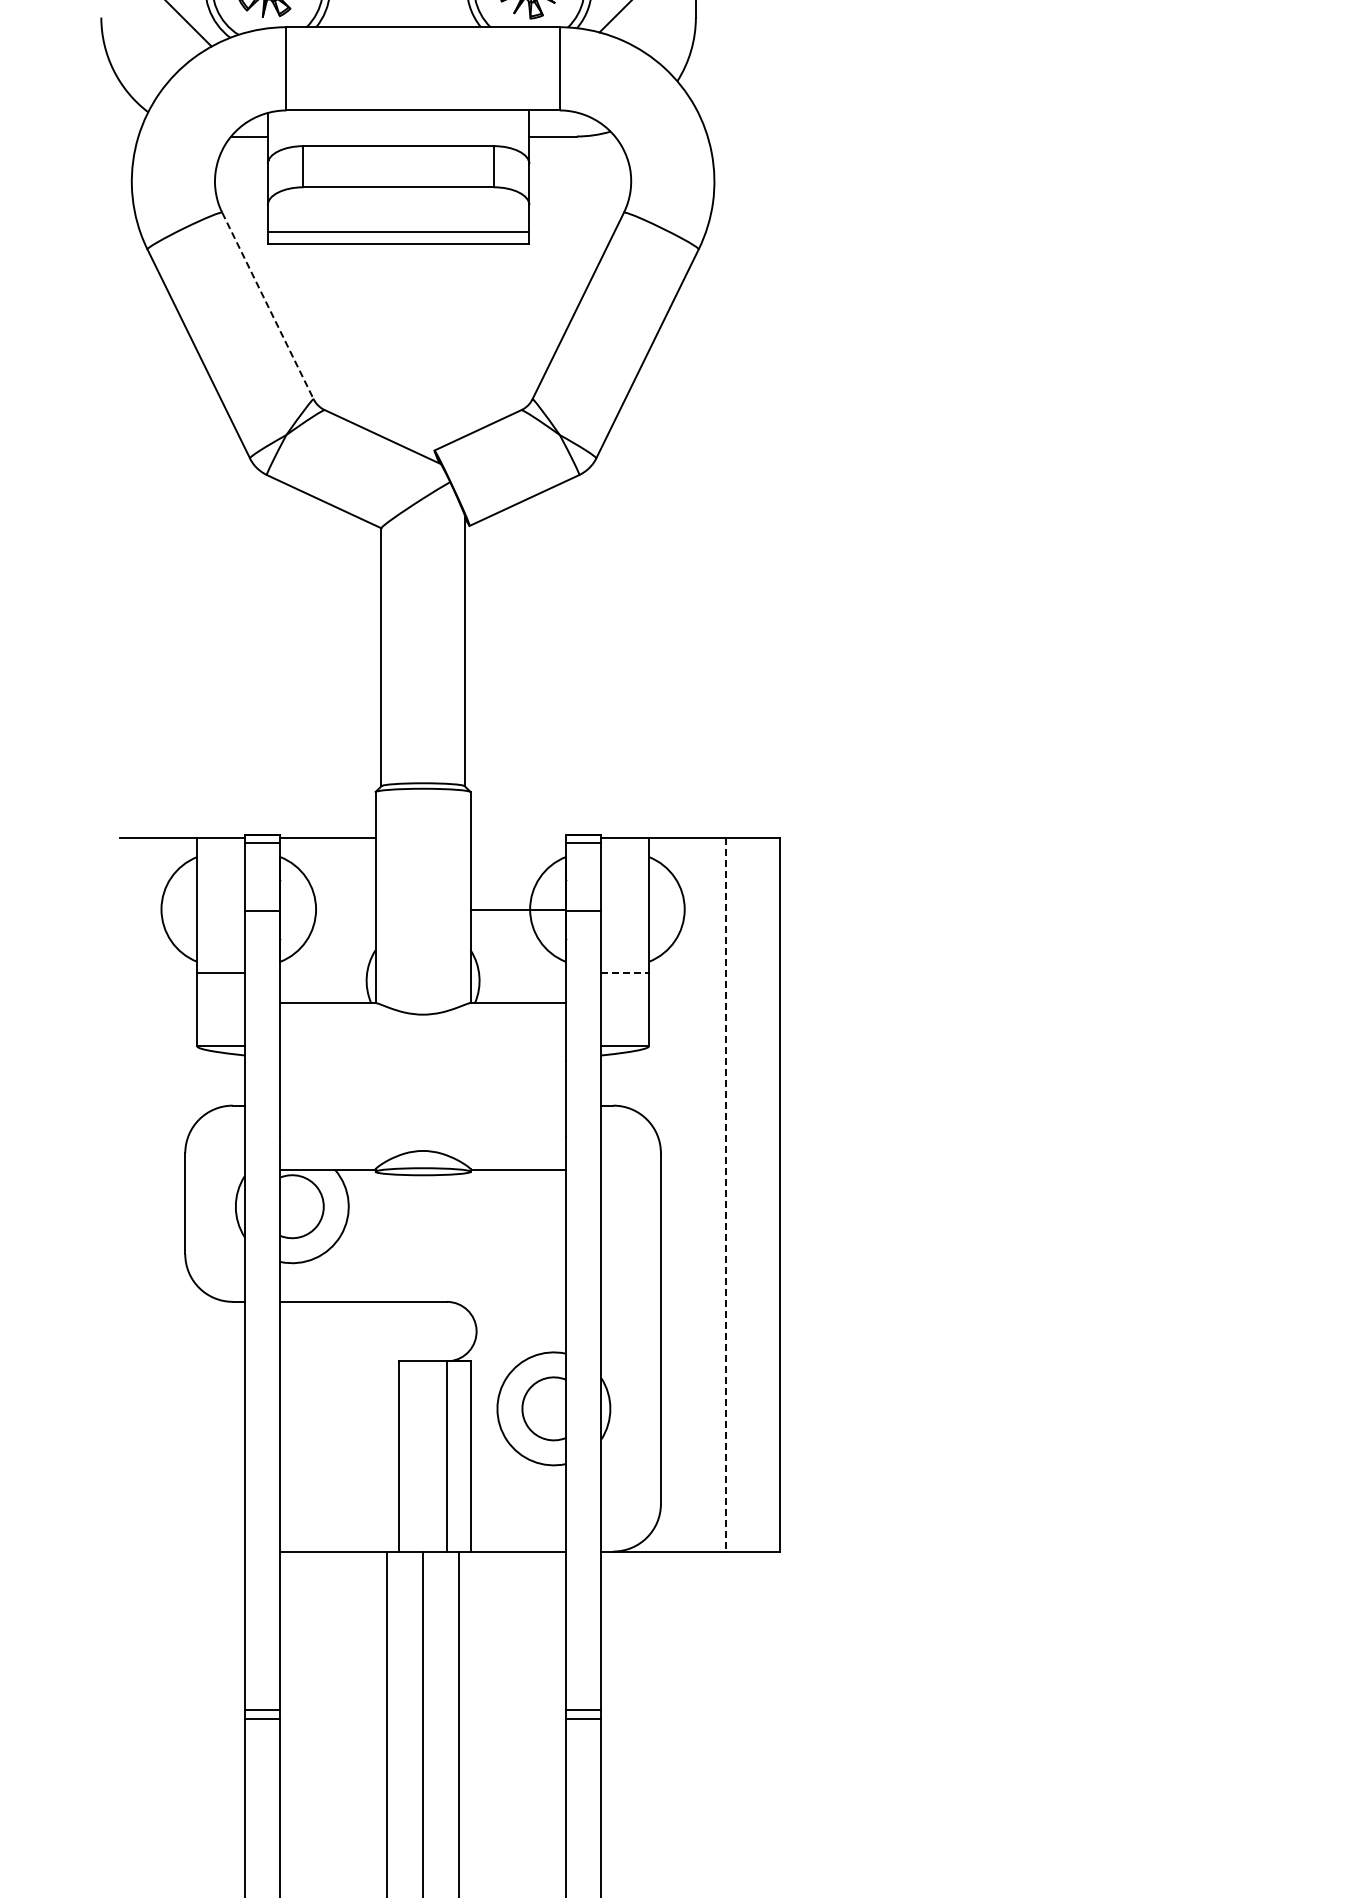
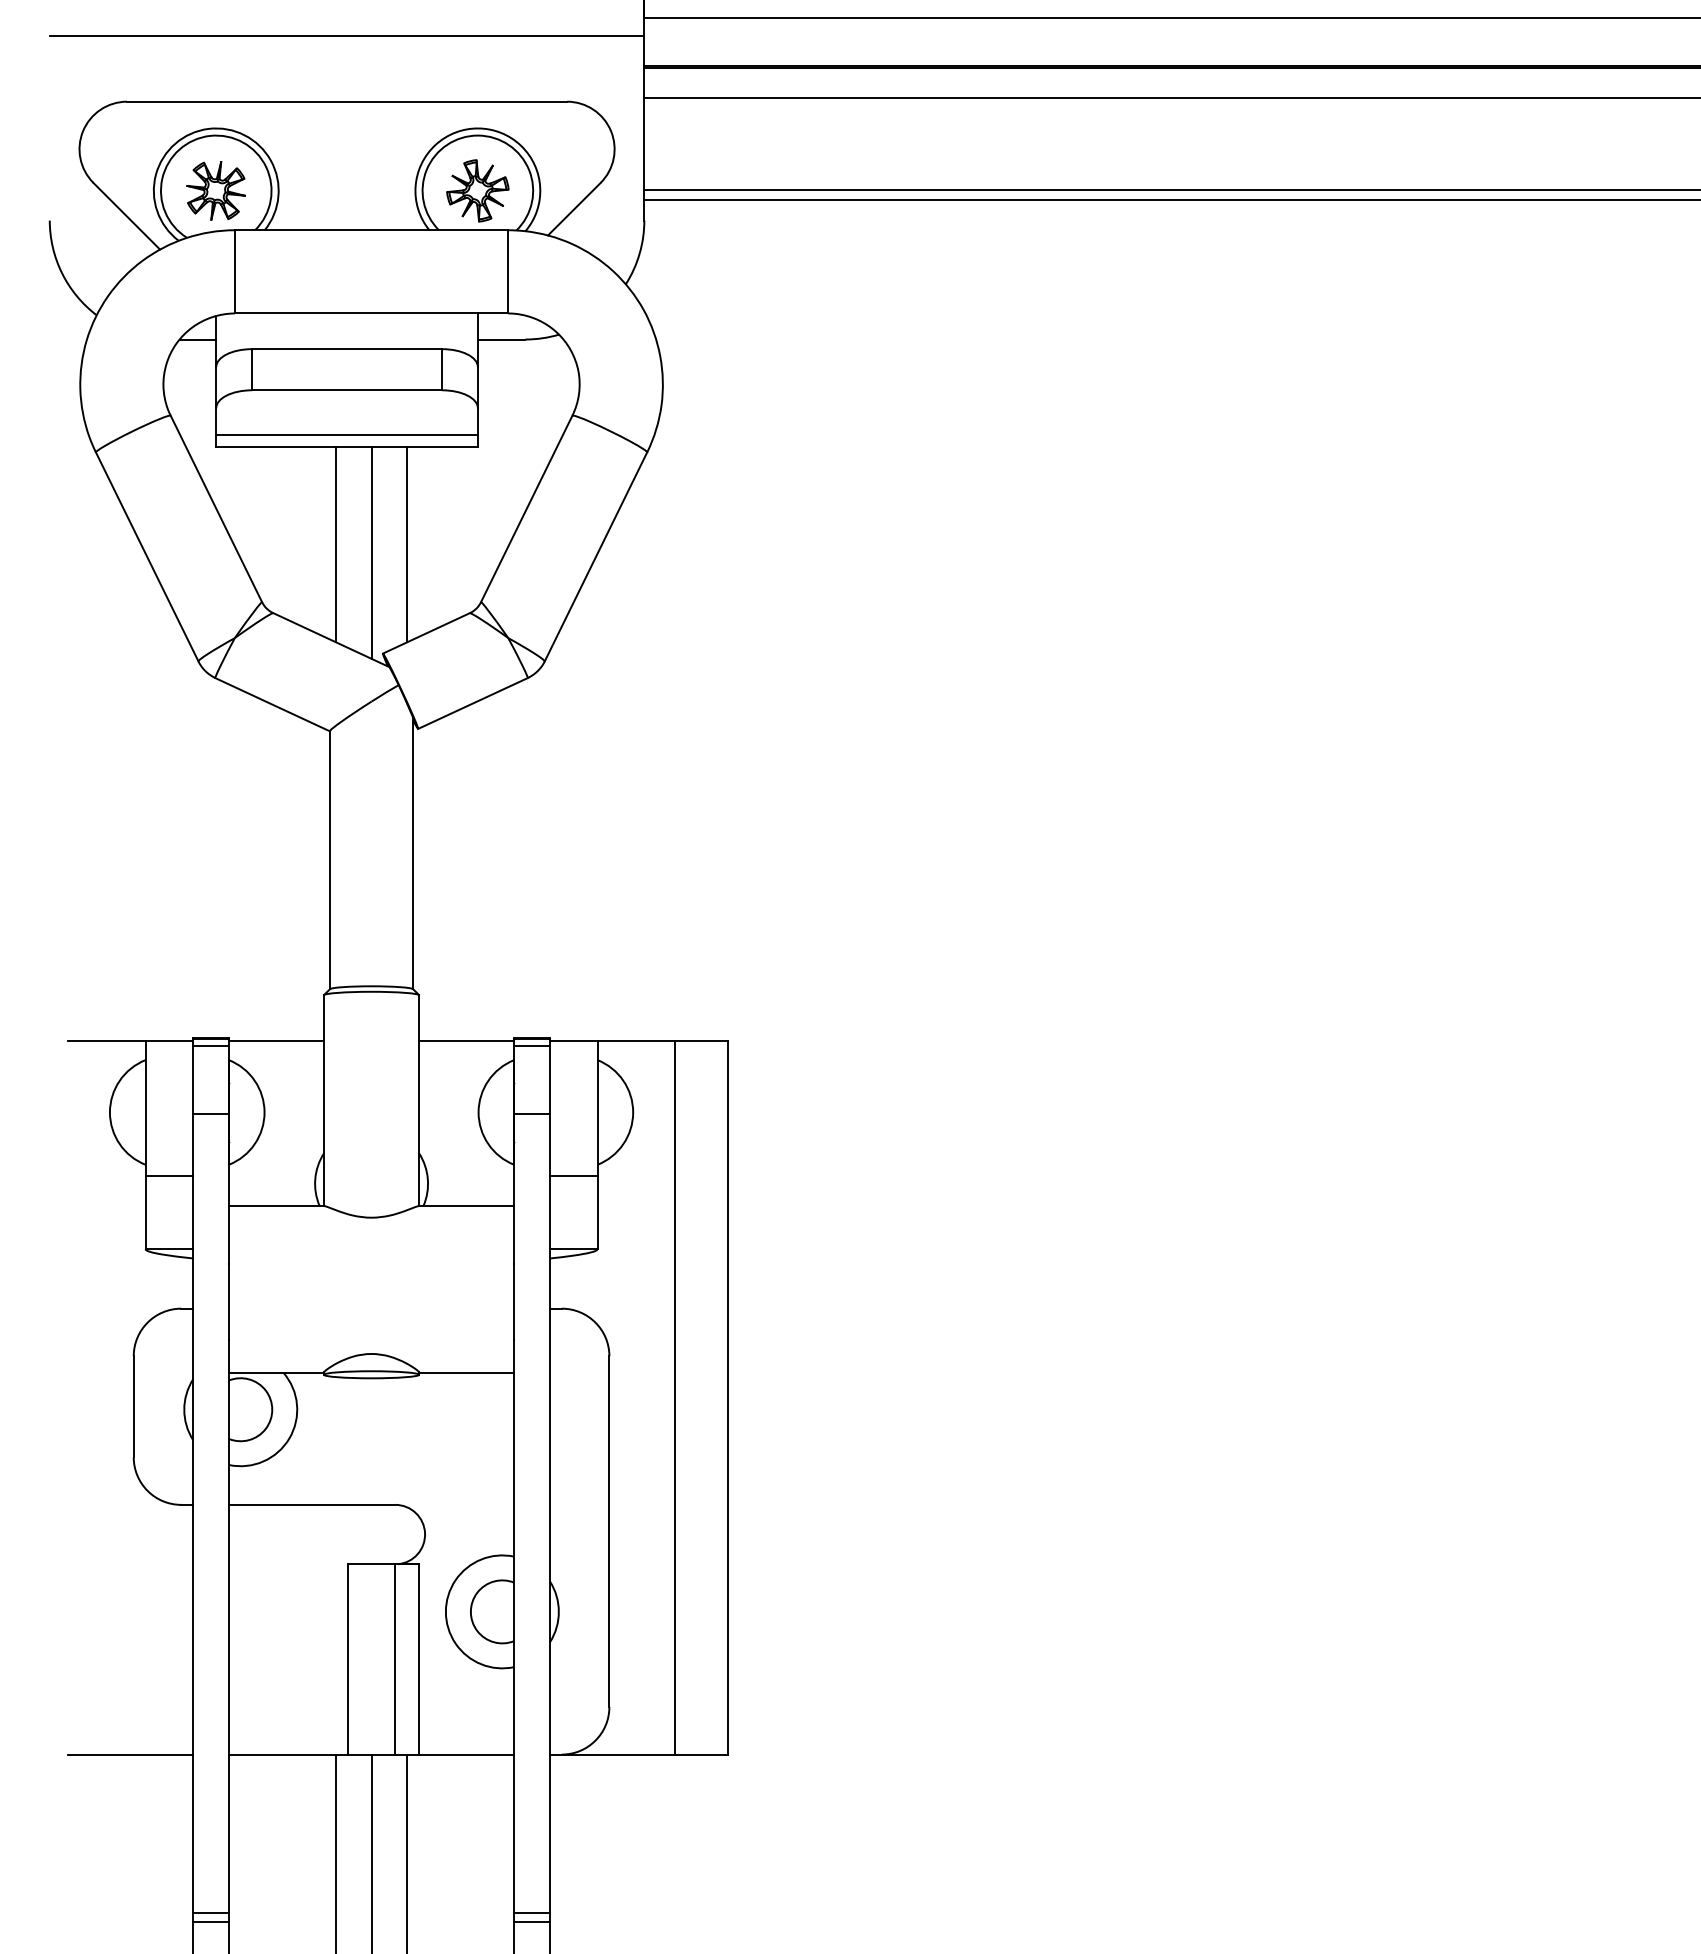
line: (268, 305) -> (216, 508), dashed -> solid
line: (387, 341) -> (335, 544), added
line: (459, 341) -> (407, 544), added
line: (423, 349) -> (371, 552), added
line: (518, 910) -> (466, 1041), moved
line: (625, 972) -> (573, 1175), dashed -> solid
line: (726, 1194) -> (674, 1397), dashed -> solid
line: (182, 1551) -> (130, 1754), added

